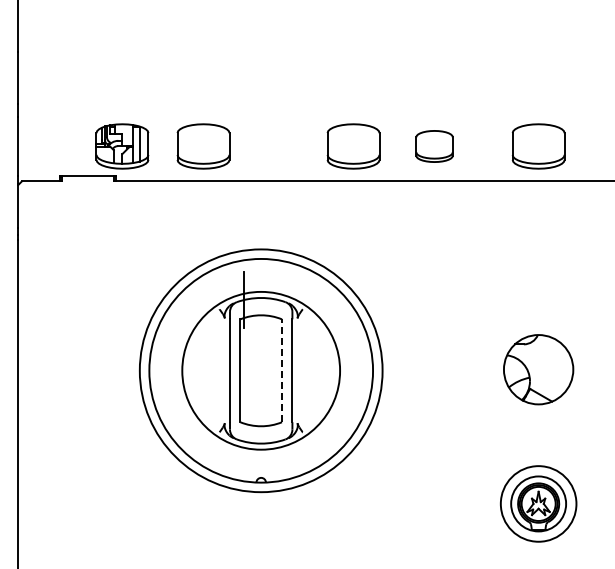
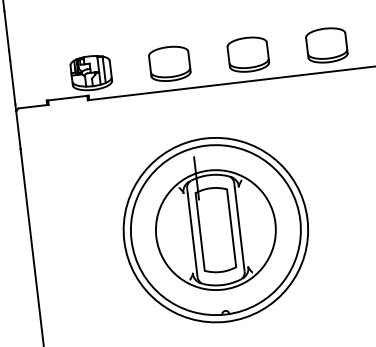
part: (203, 146) -> (169, 63), moved
part: (353, 146) -> (248, 54), moved
part: (434, 146) -> (326, 45), size x1.43
line: (282, 370) -> (231, 228), dashed -> solid

